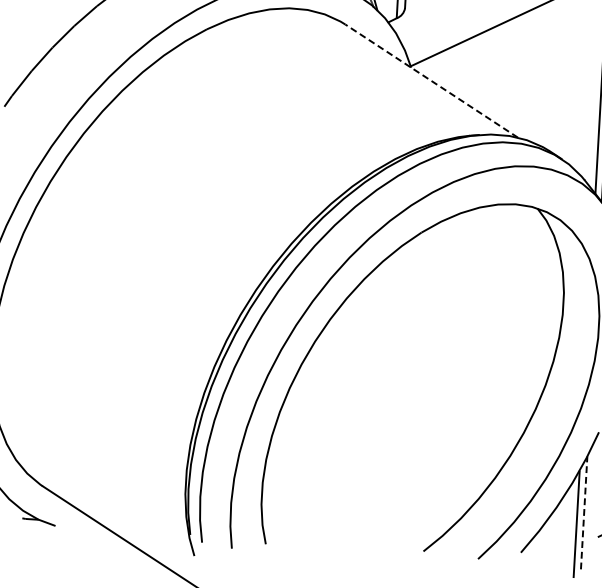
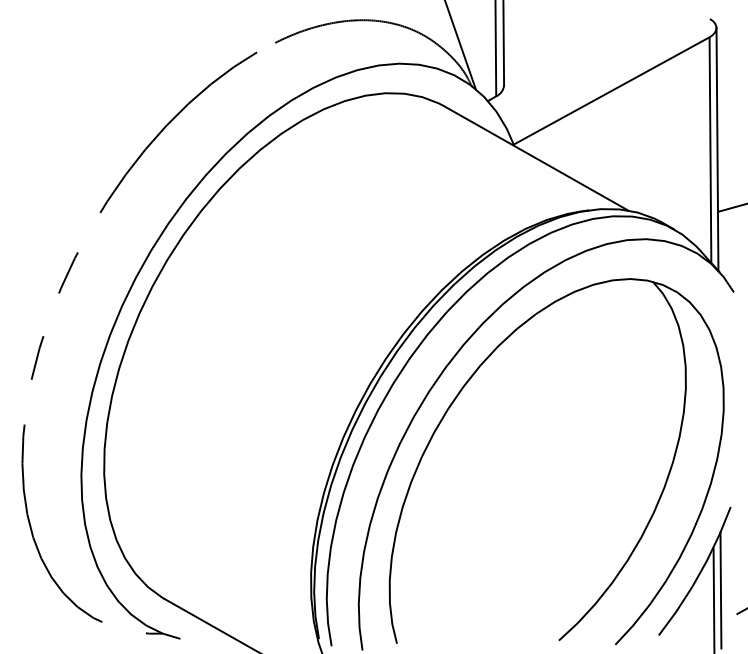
line: (431, 81) -> (536, 158), dashed -> solid
line: (583, 512) -> (720, 590), dashed -> solid

